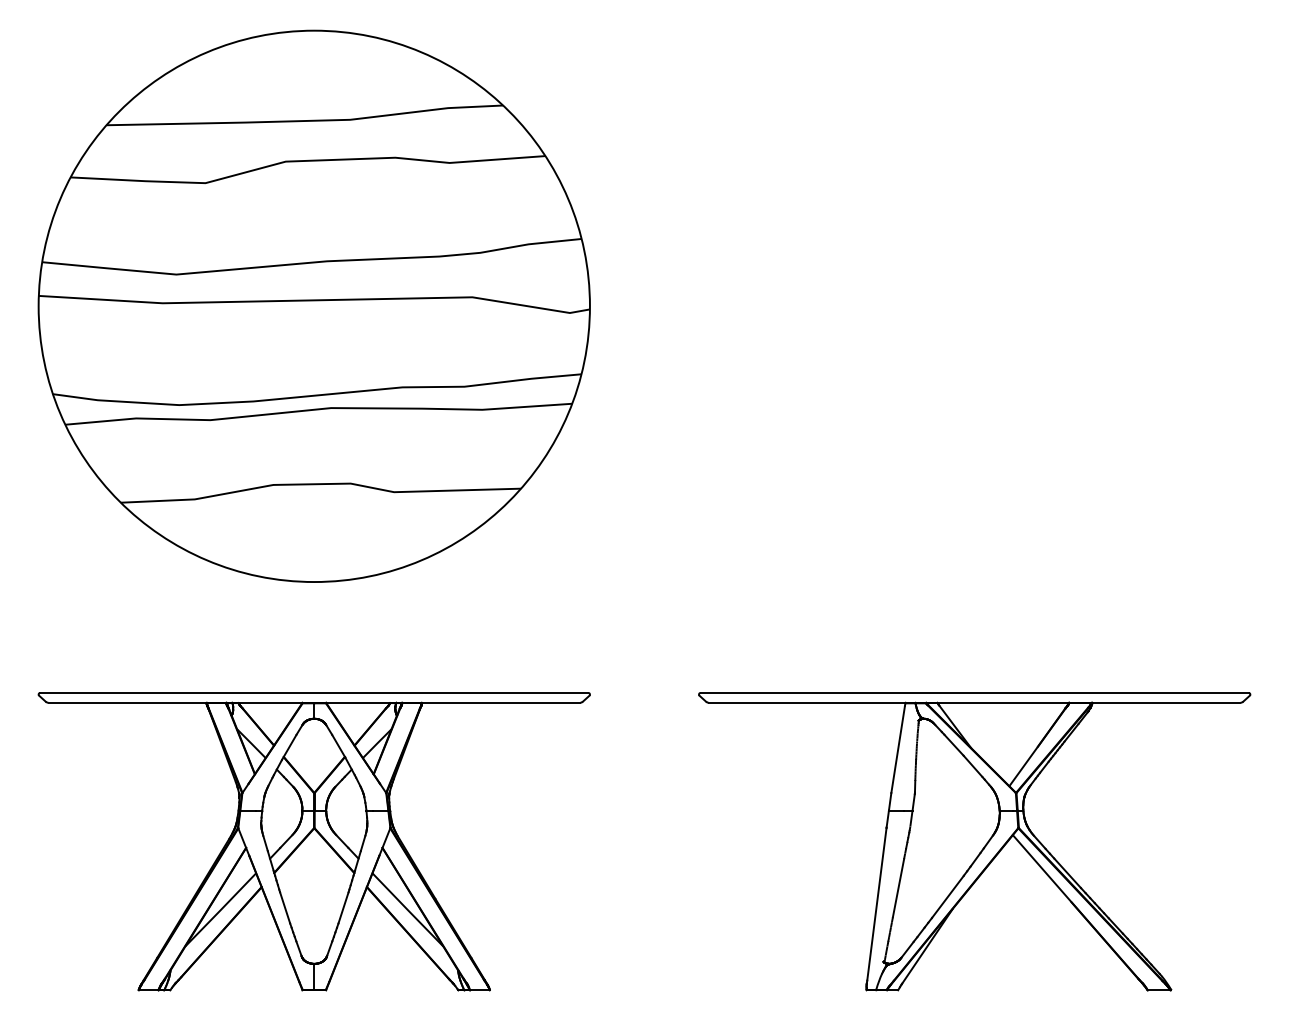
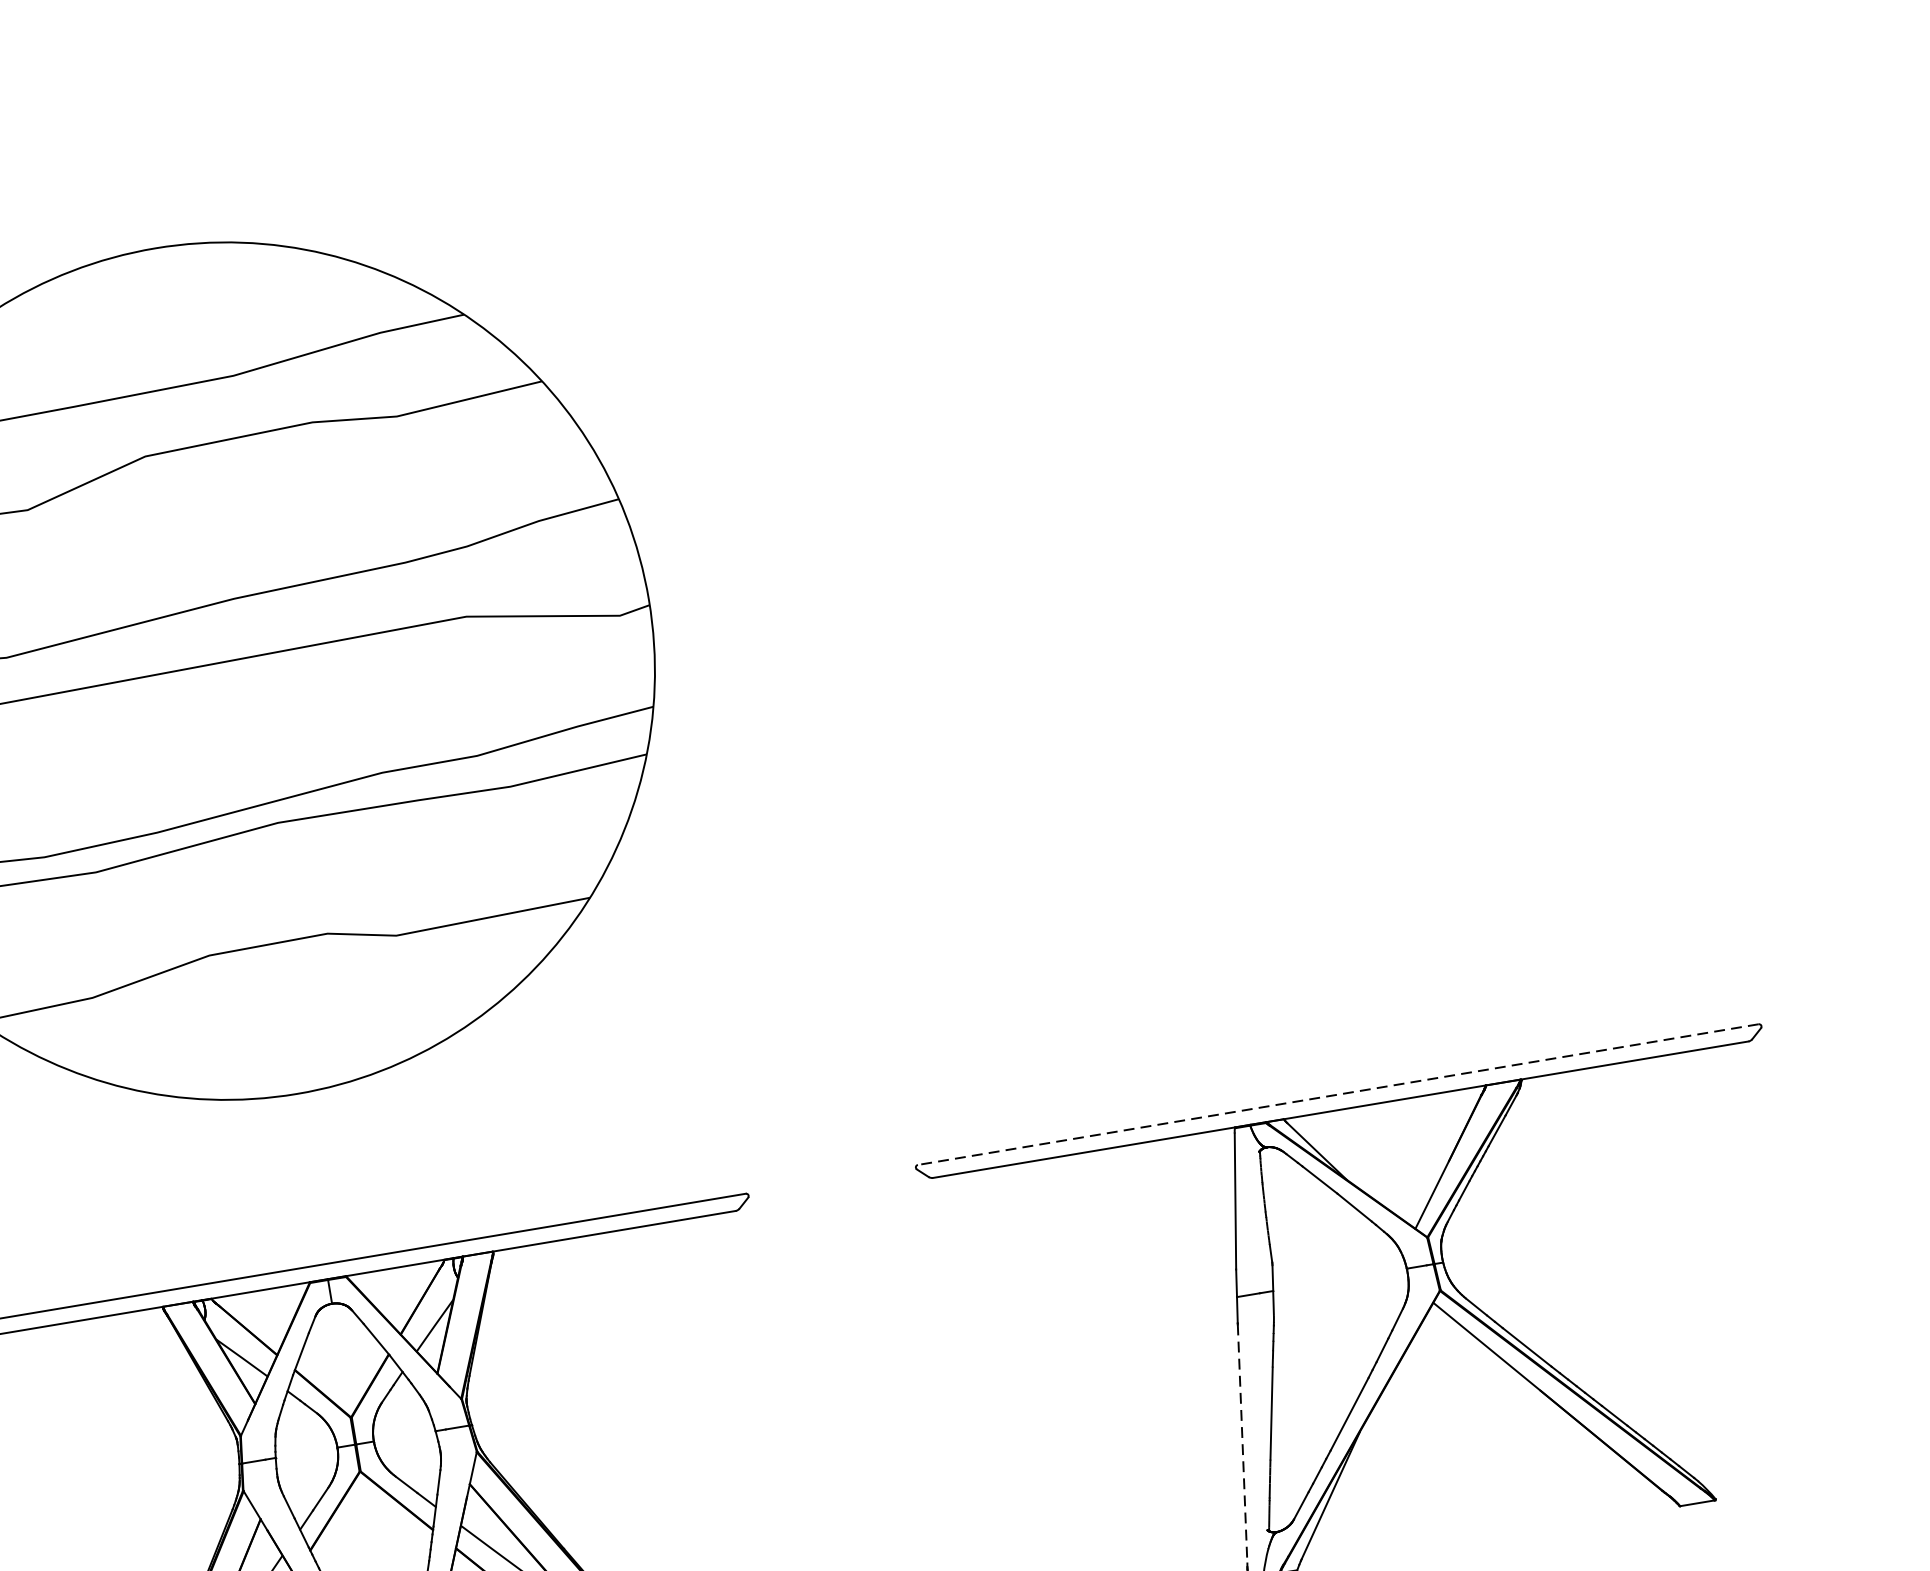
line: (974, 692) -> (1337, 1093), solid -> dashed
line: (876, 904) -> (1242, 1444), solid -> dashed

